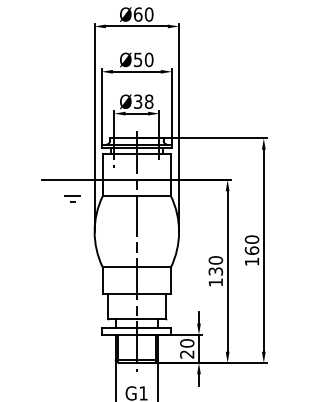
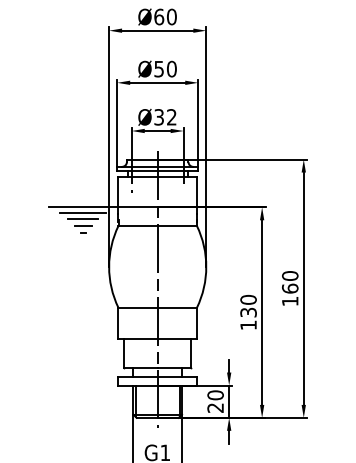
text: (148, 101) -> (171, 117), Ø38 -> Ø32
line: (71, 185) -> (82, 213), added
line: (71, 190) -> (82, 219), added

